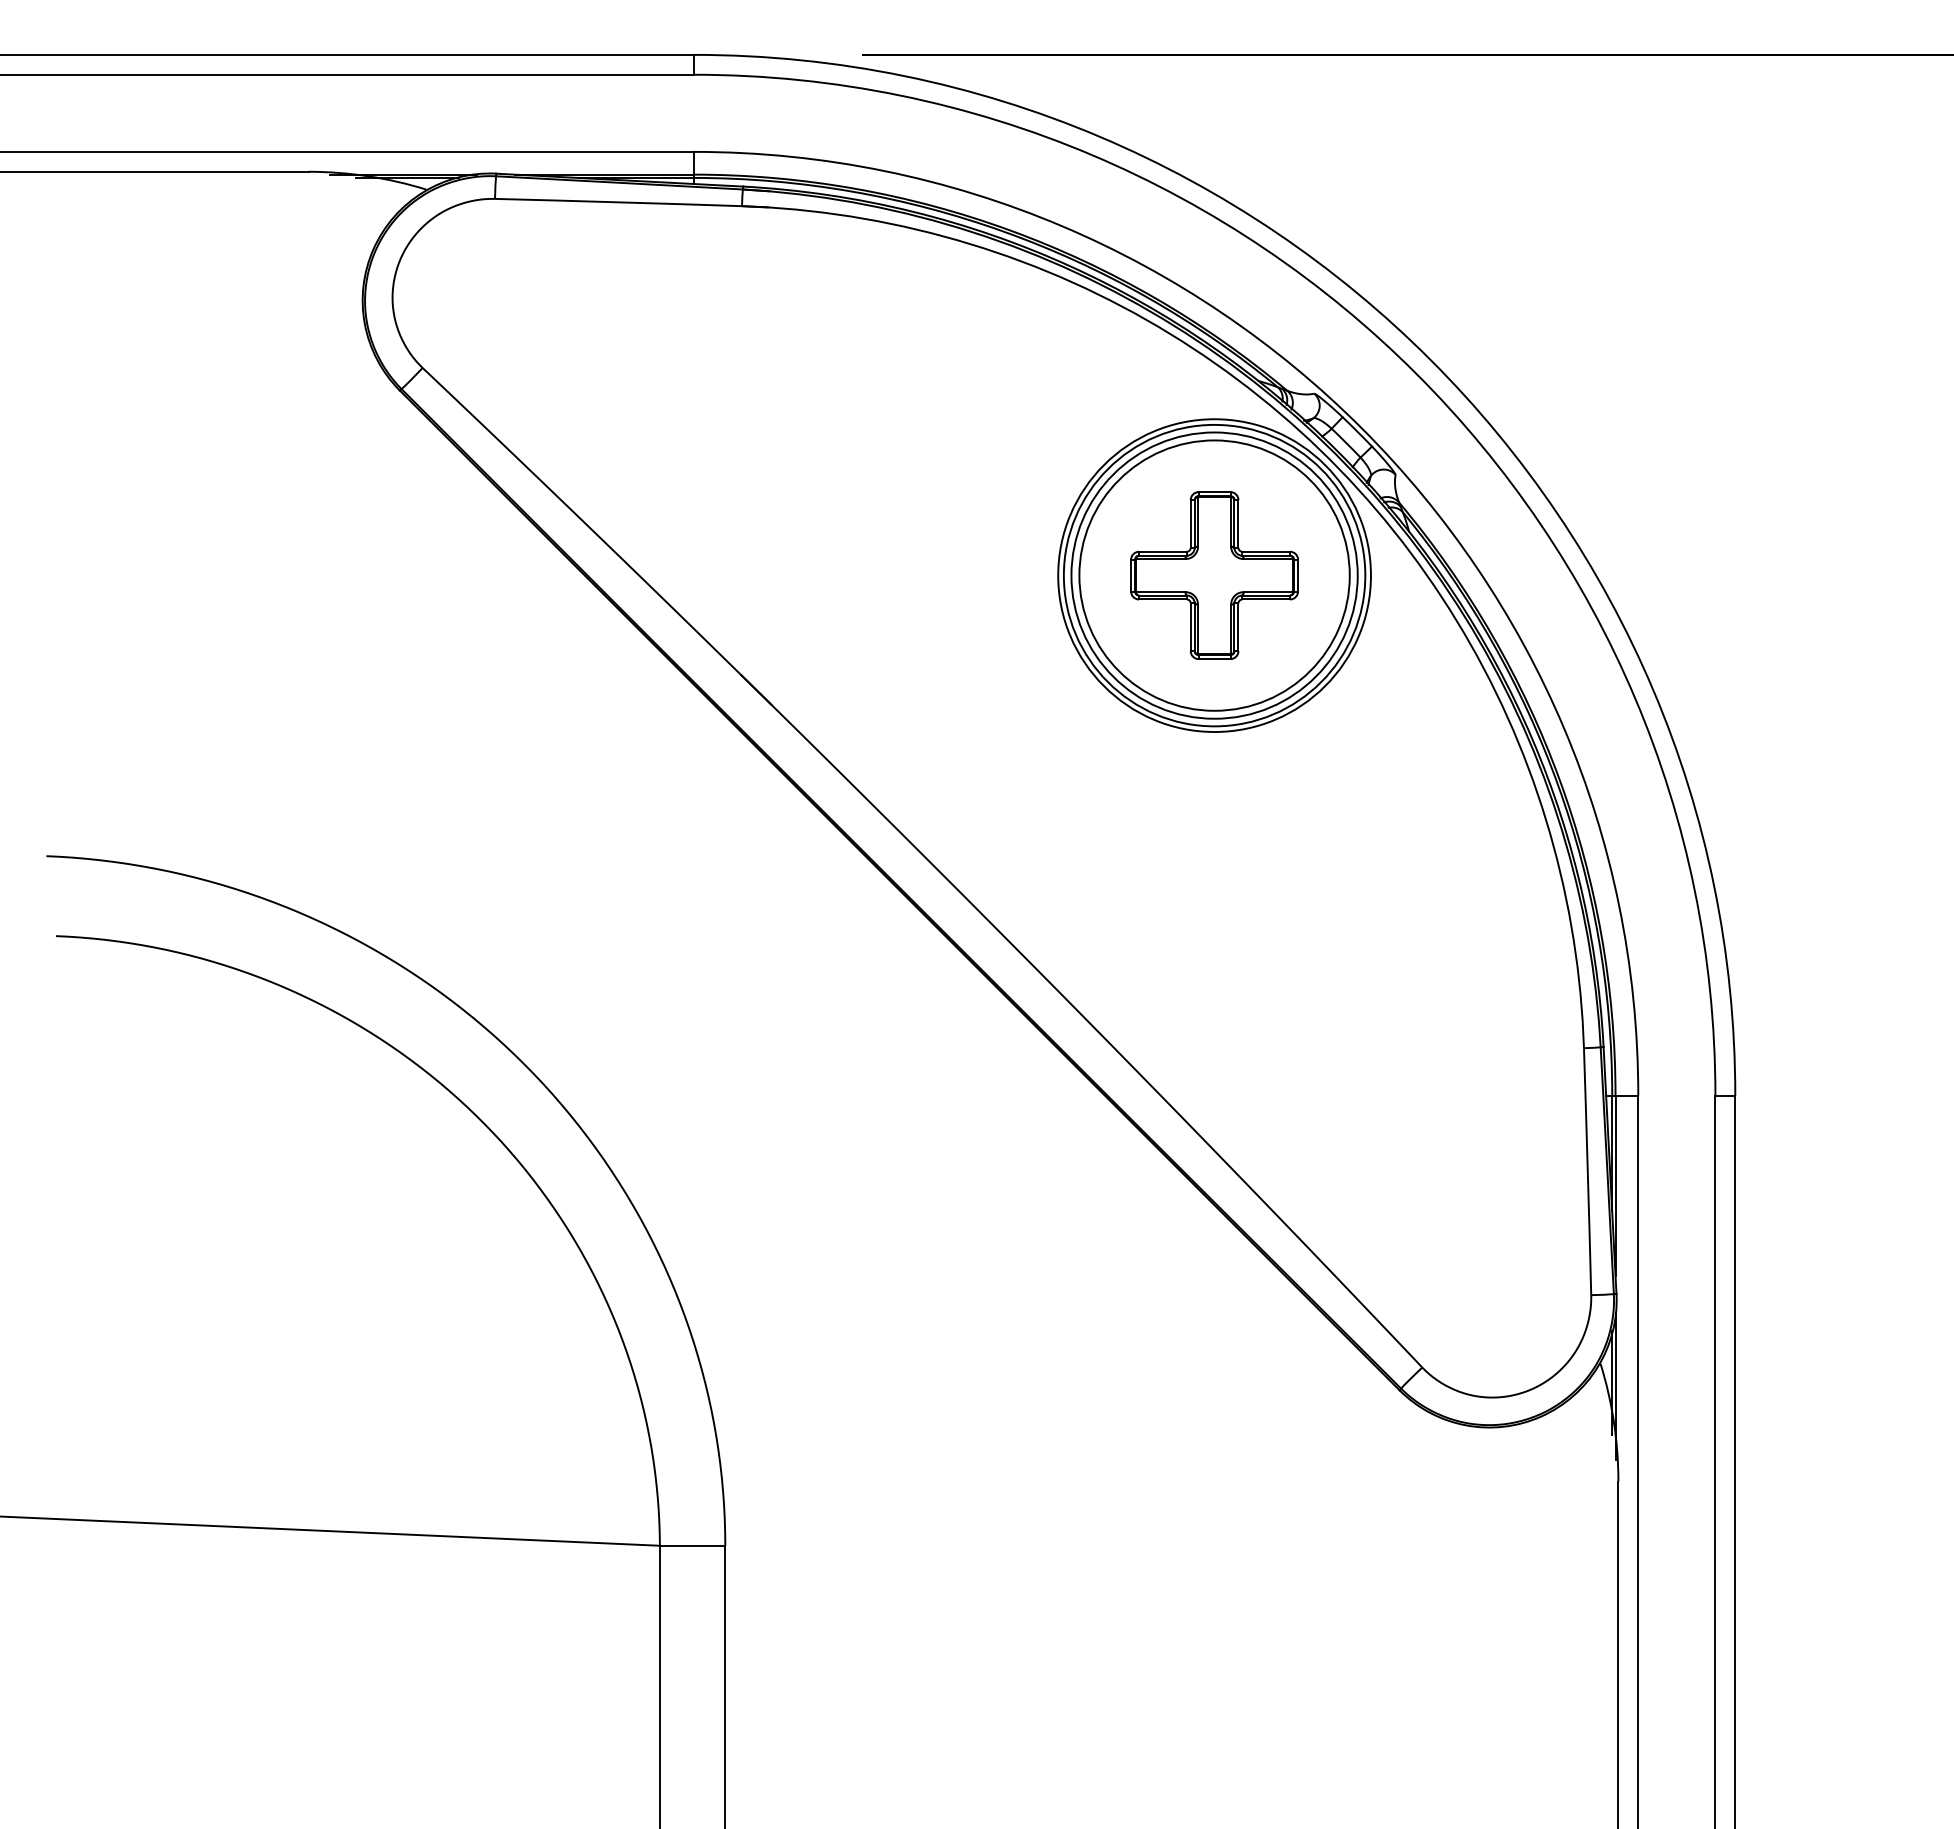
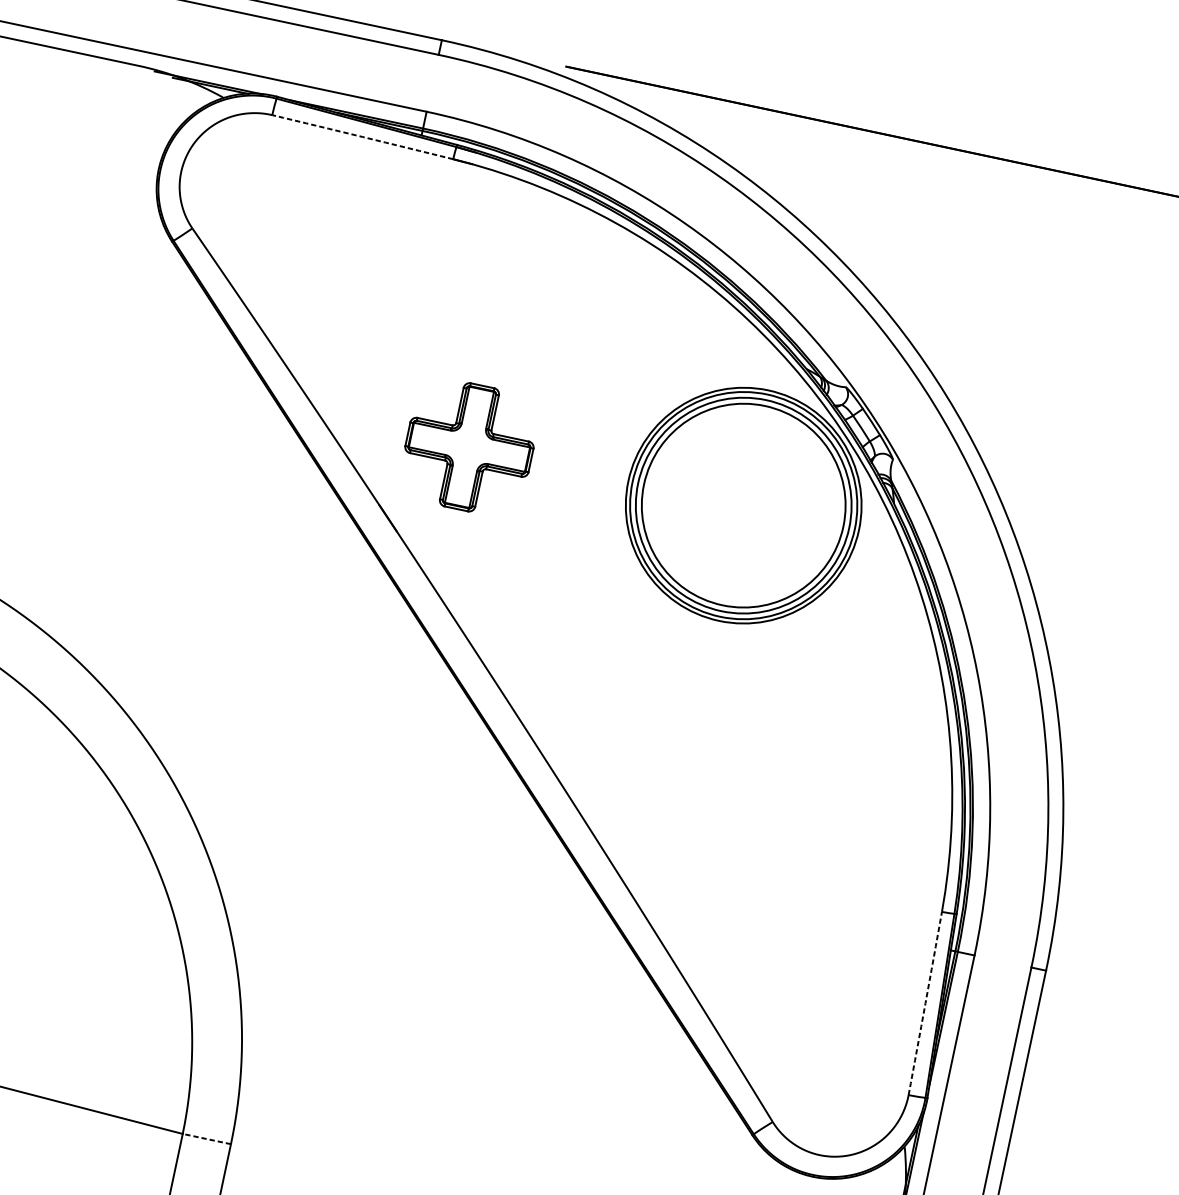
arc: (618, 202) -> (362, 137), solid -> dashed
part: (1214, 575) -> (469, 447), moved
arc: (1587, 1171) -> (925, 1003), solid -> dashed
line: (692, 1545) -> (206, 1138), solid -> dashed

